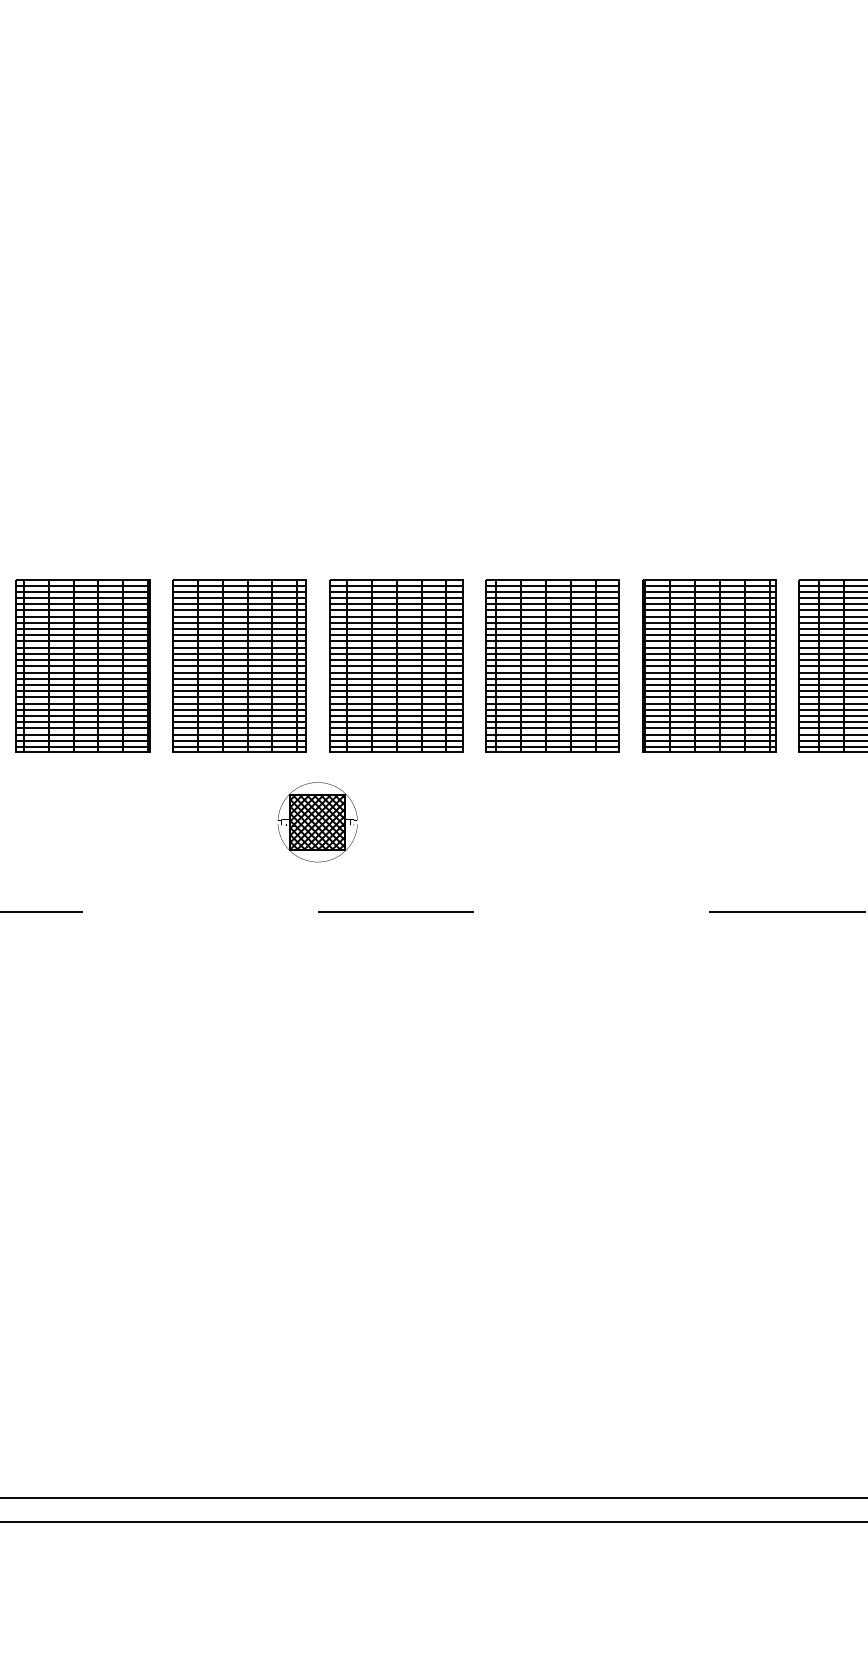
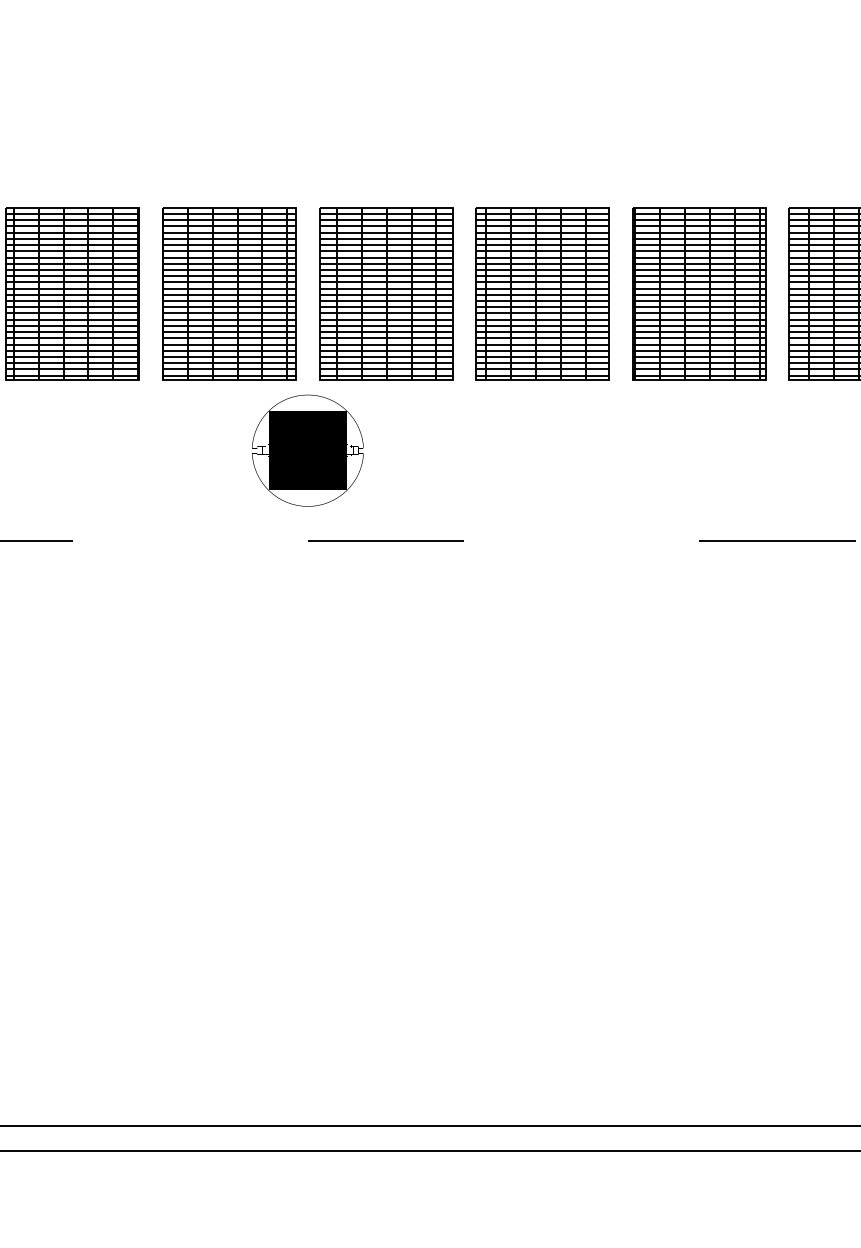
part: (317, 822) -> (307, 450), size x1.4

